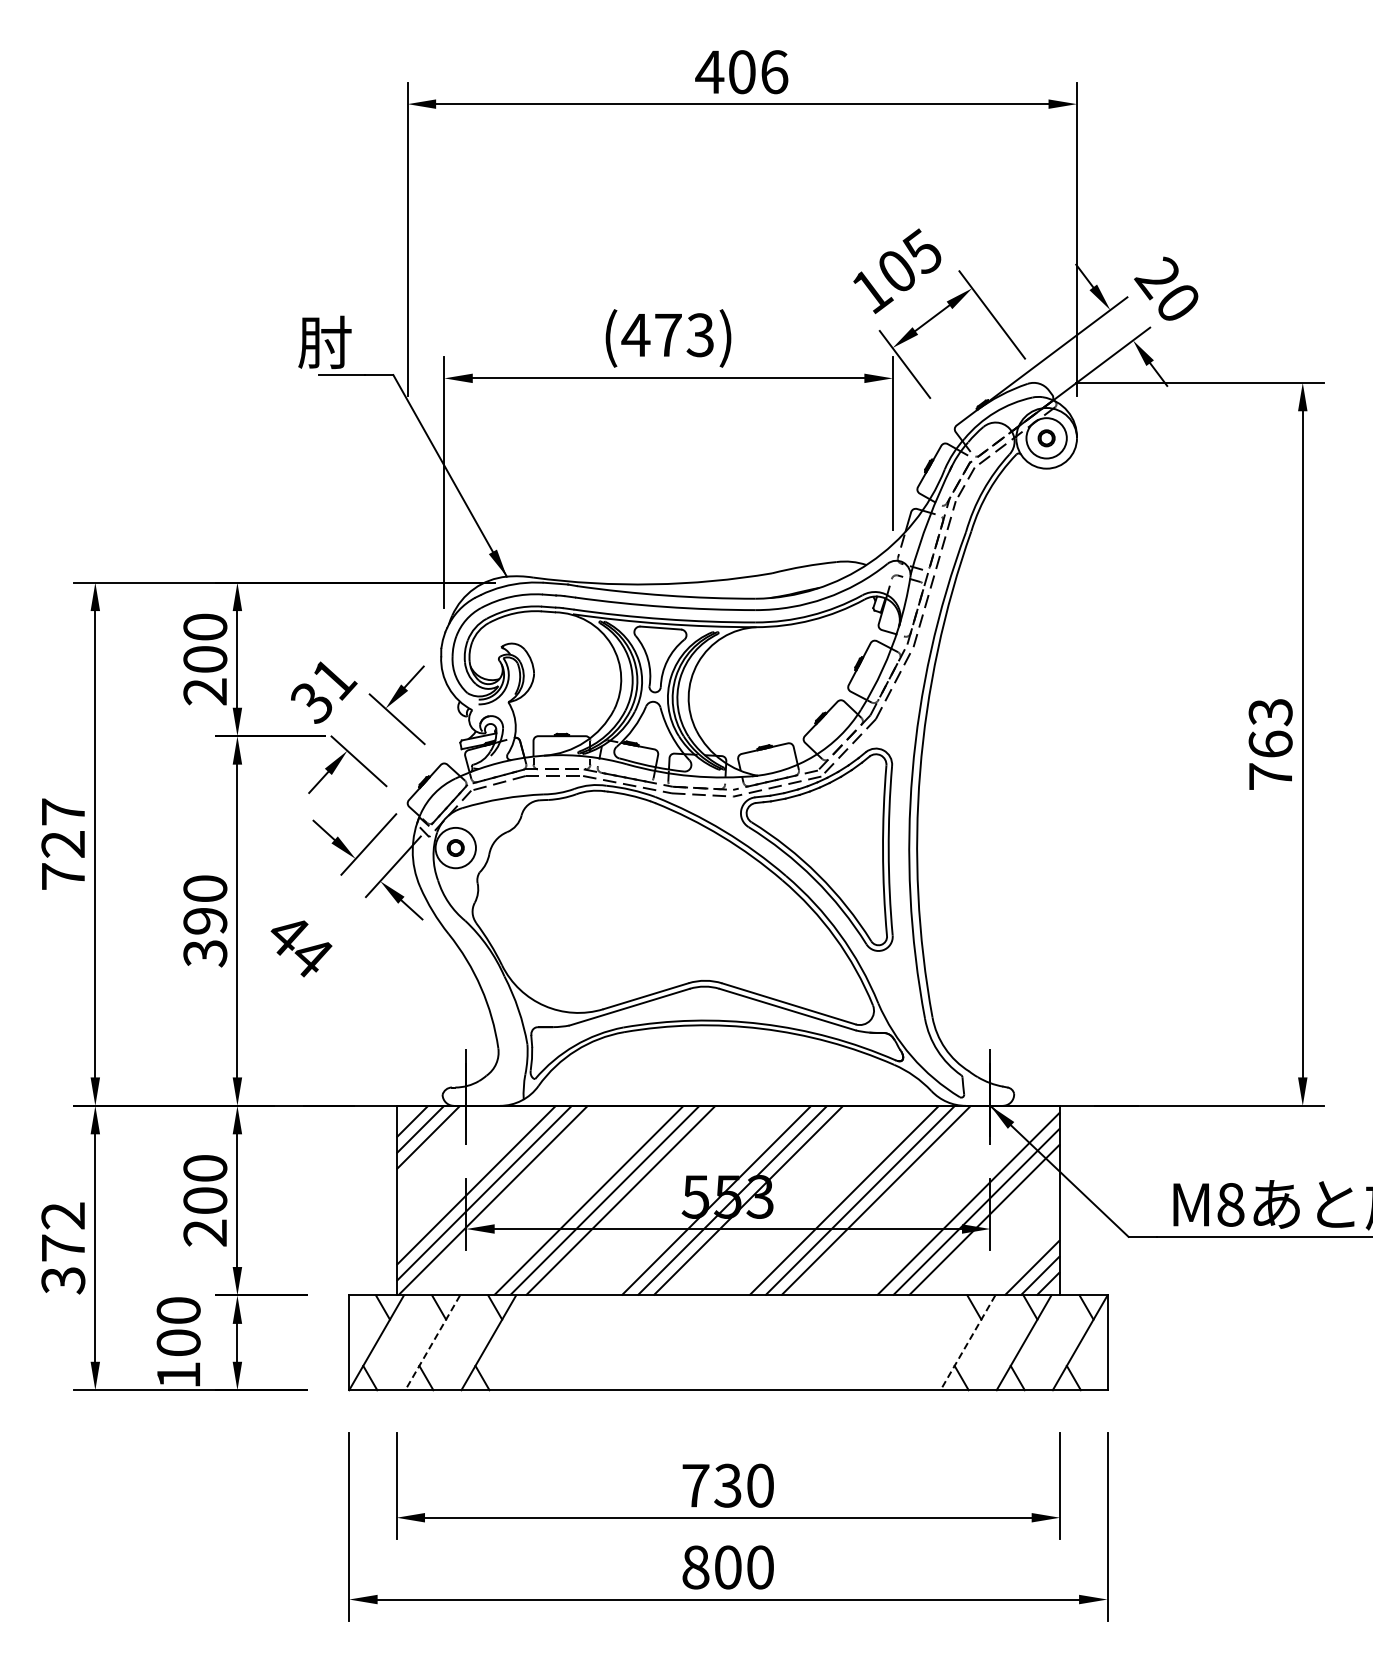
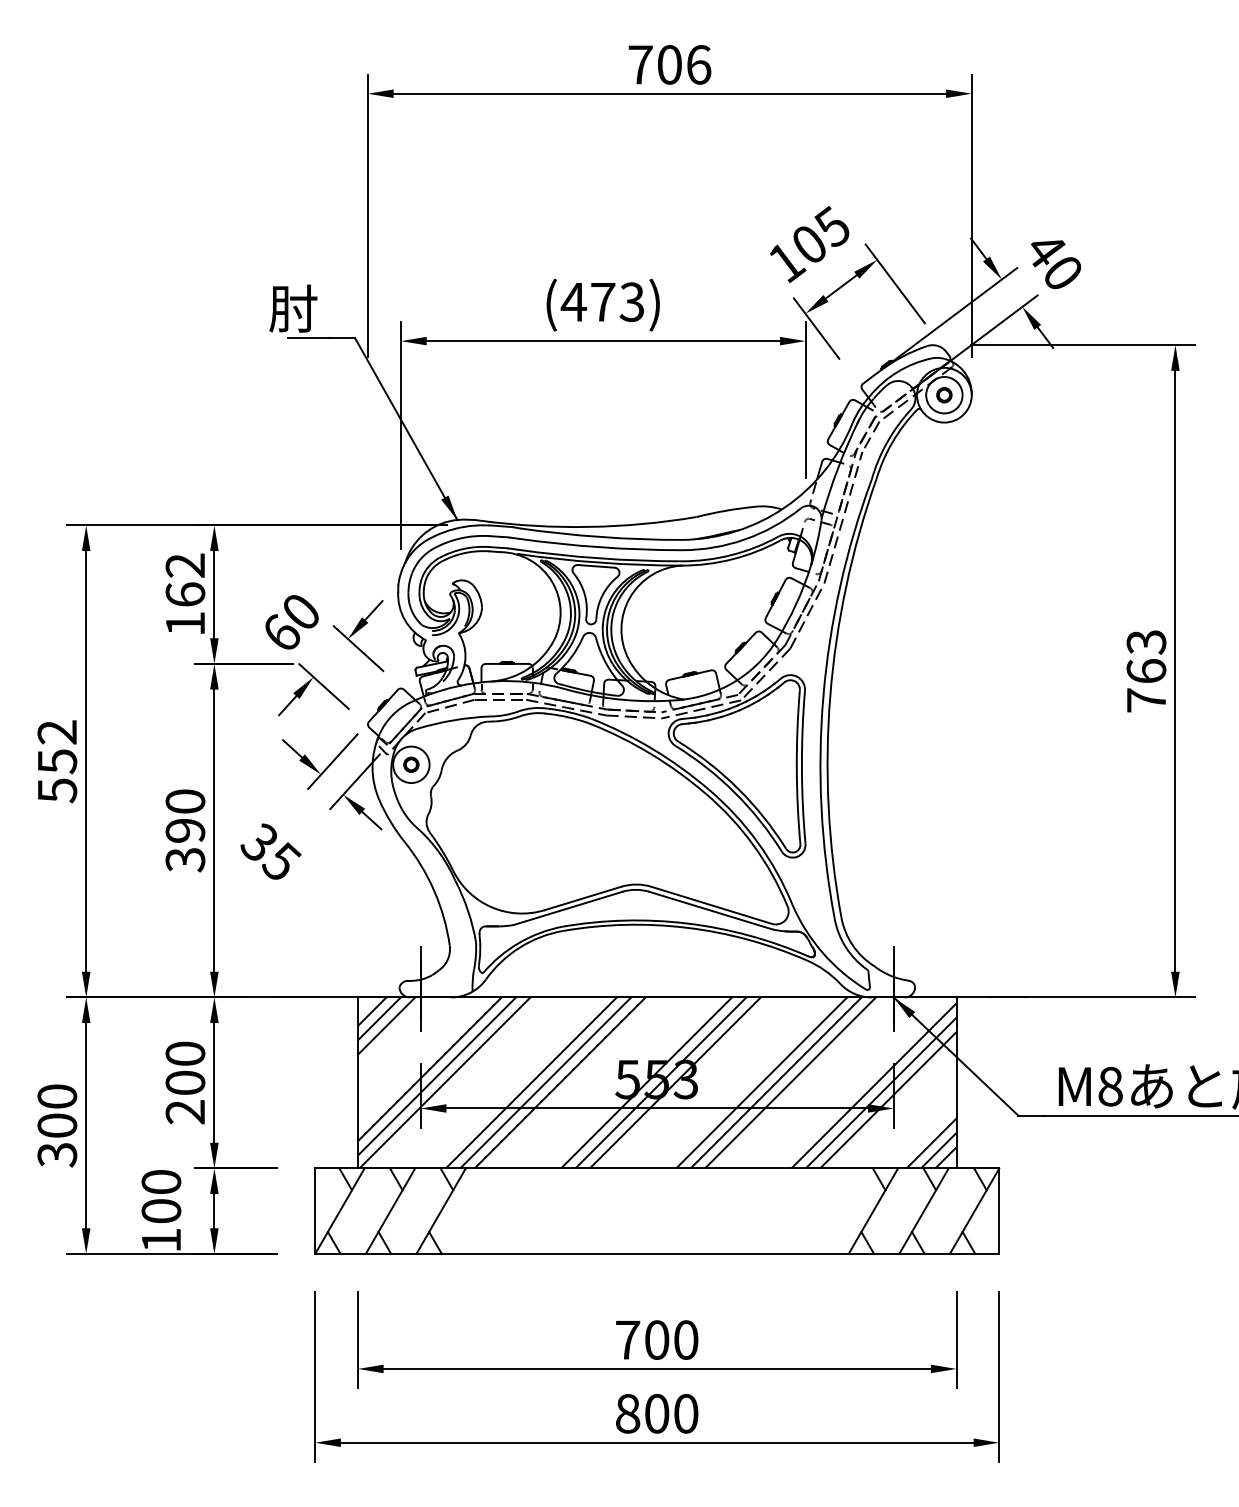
text: (709, 71) -> (640, 64), 406 -> 706
text: (1157, 278) -> (1044, 251), 20 -> 40
text: (205, 659) -> (185, 594), 200 -> 162
text: (324, 691) -> (292, 623), 31 -> 60
text: (63, 844) -> (57, 761), 727 -> 552
text: (300, 945) -> (271, 852), 44 -> 35
text: (63, 1231) -> (57, 1110), 372 -> 300
line: (432, 1342) -> (390, 1210), dashed -> solid
line: (967, 1342) -> (872, 1210), dashed -> solid
text: (727, 1485) -> (656, 1339), 730 -> 700

